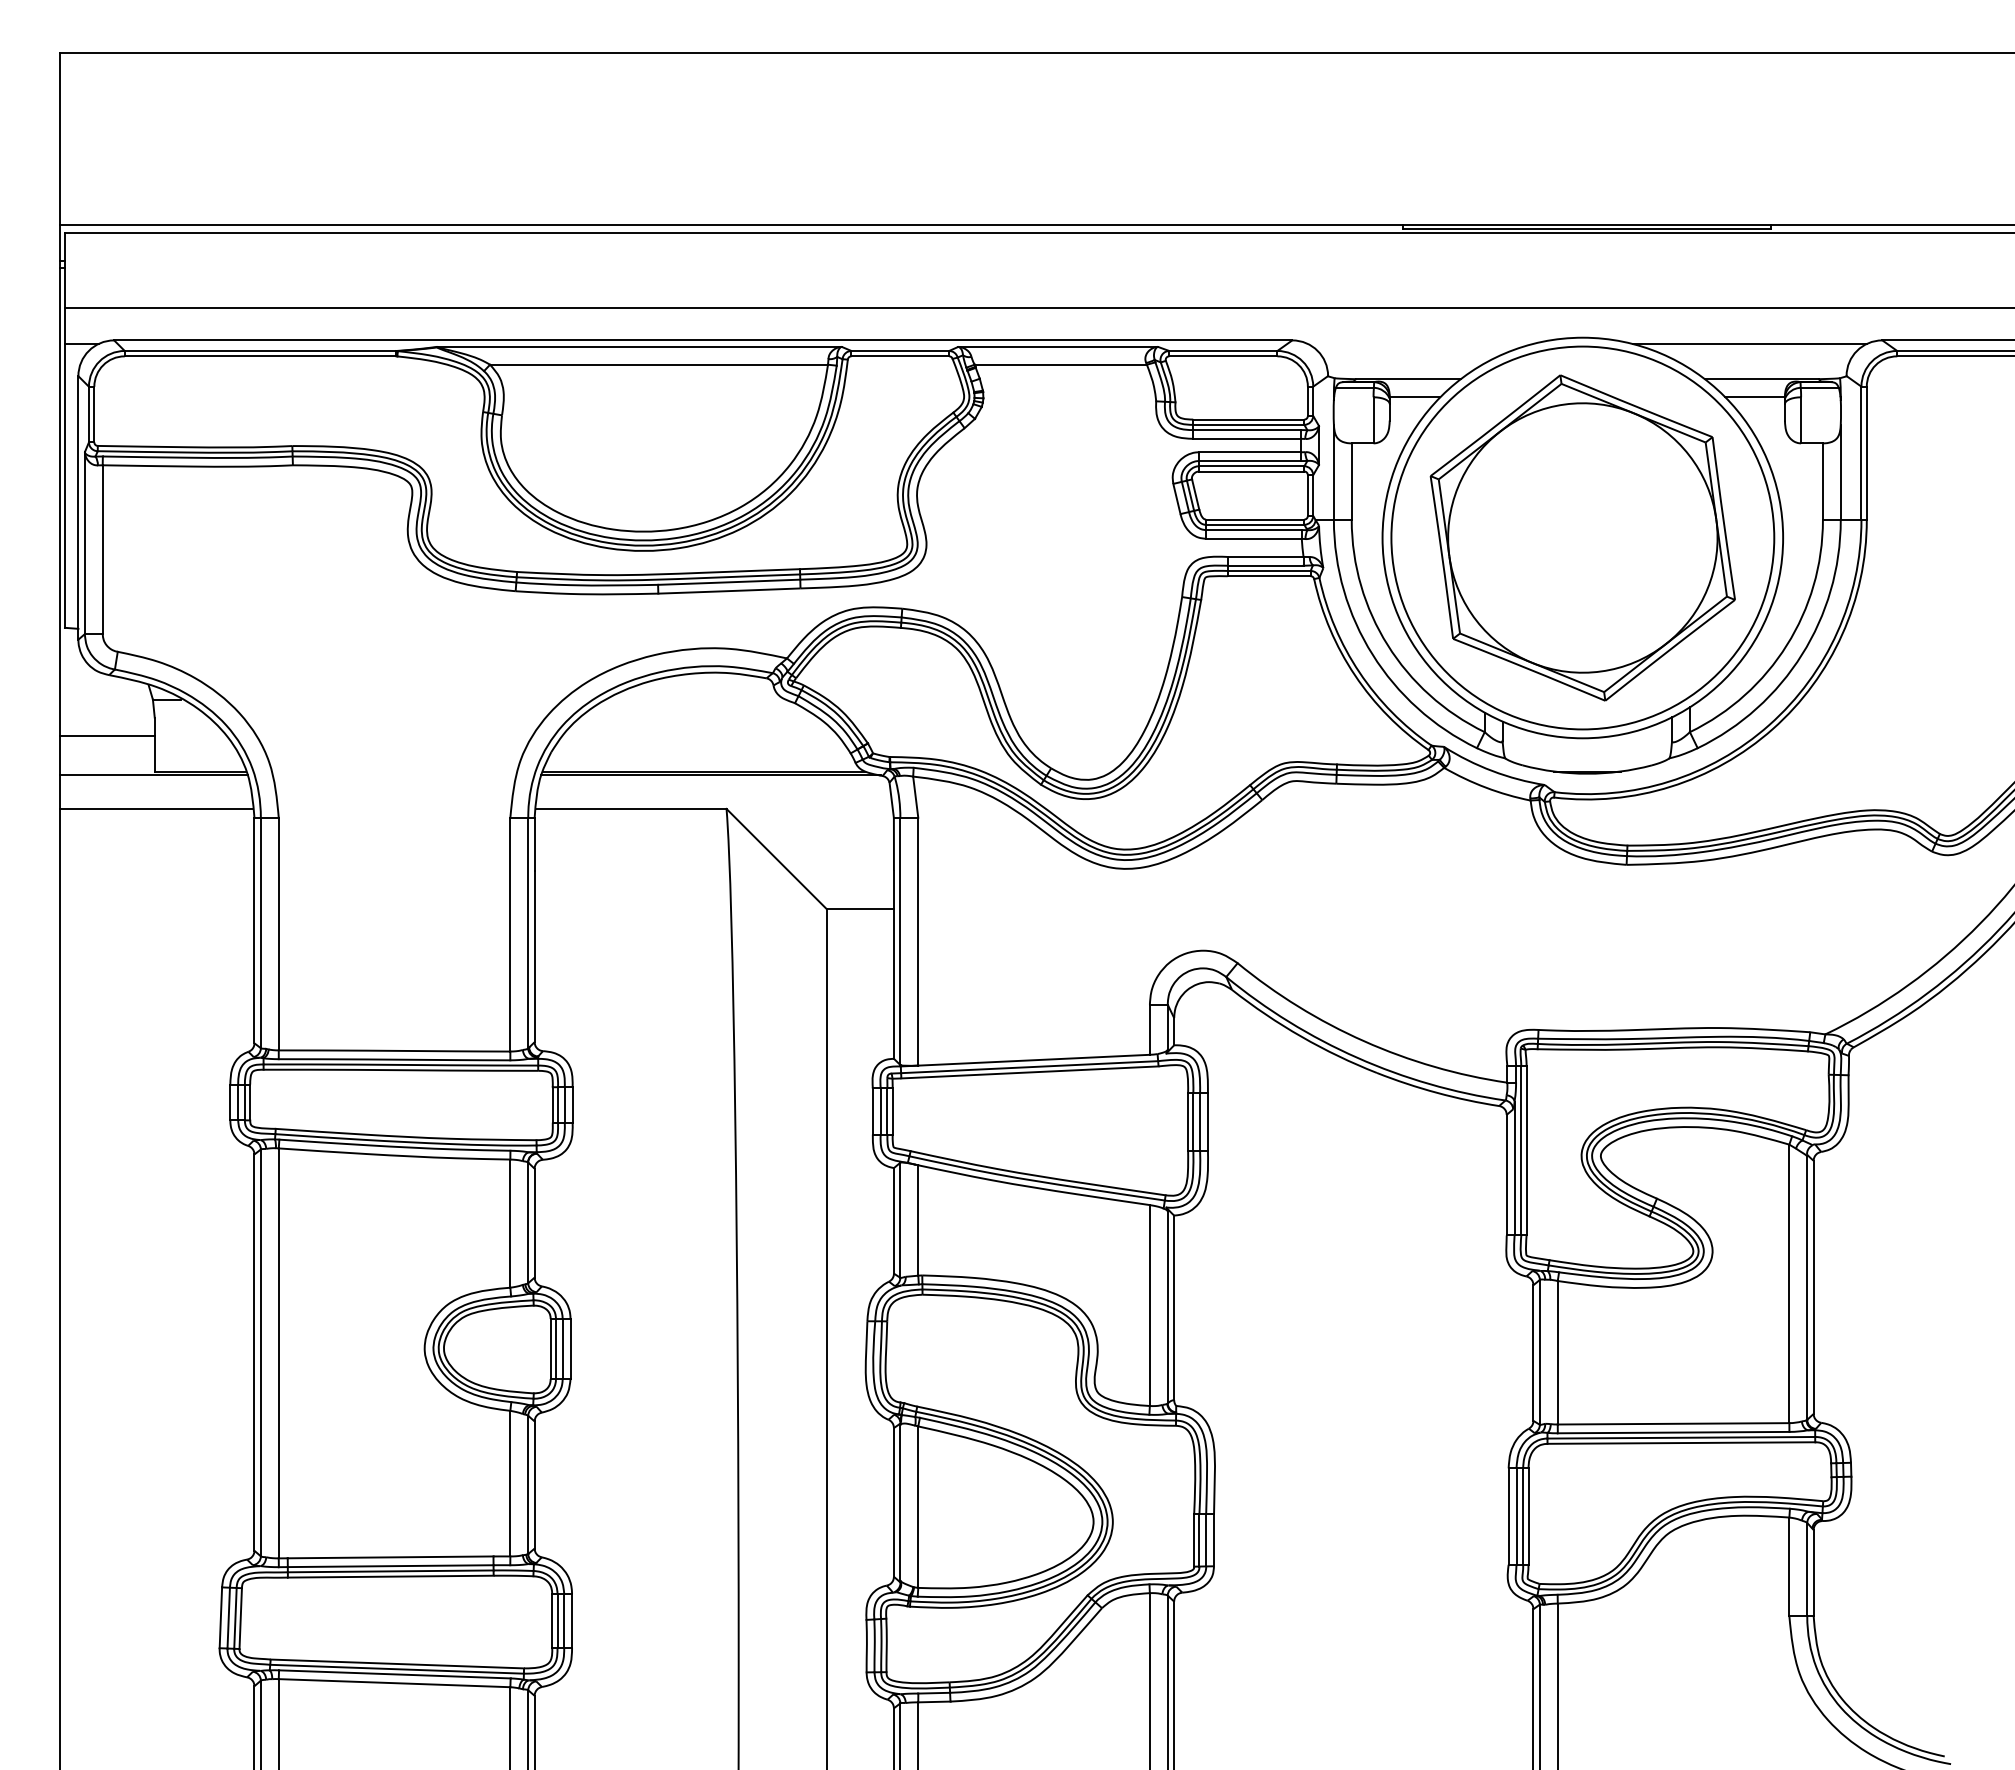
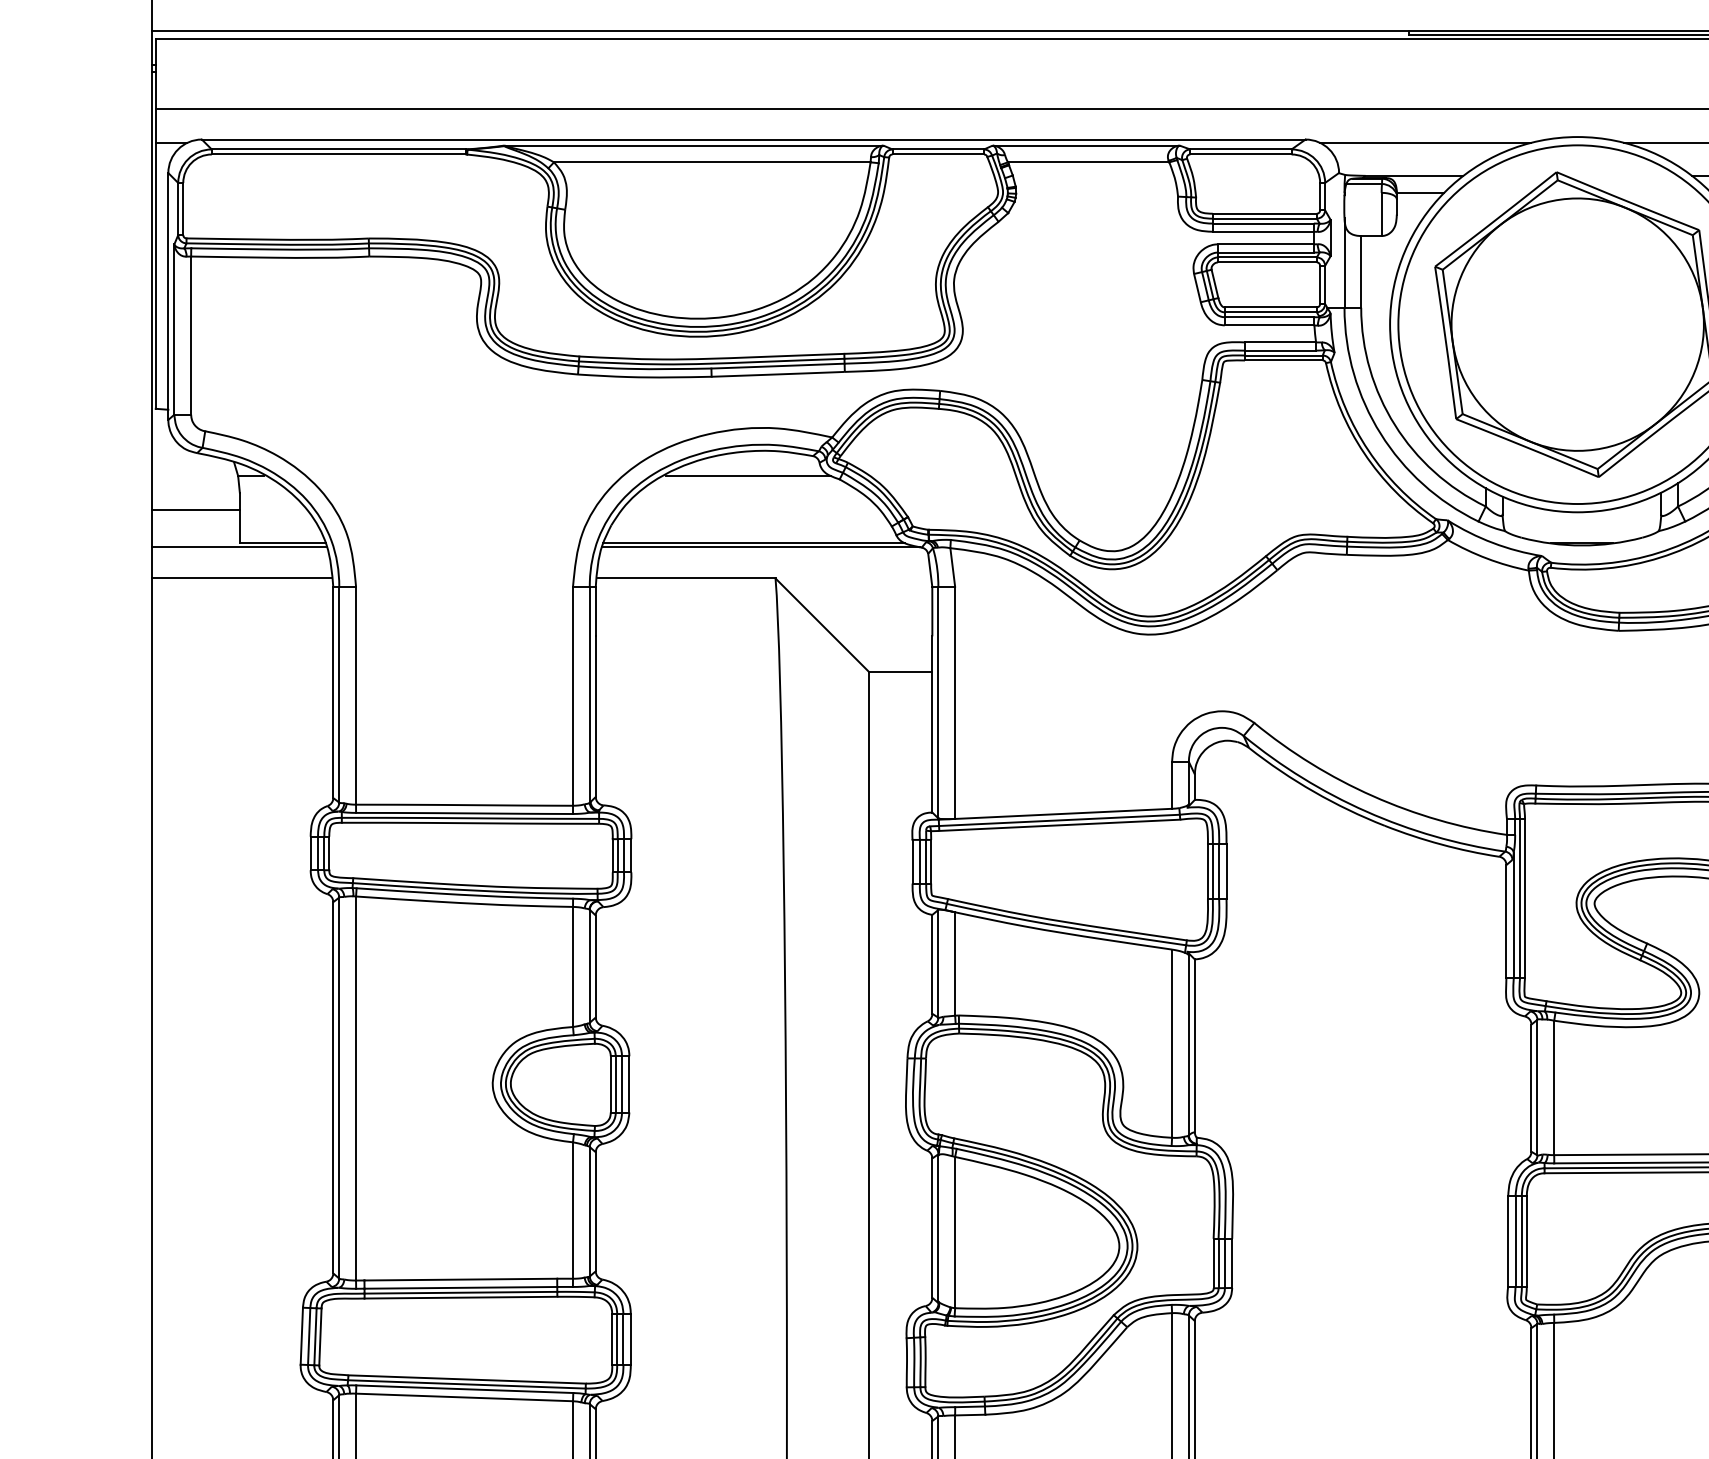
line: (1420, 344) -> (1425, 143), added
line: (697, 699) -> (748, 475), added

